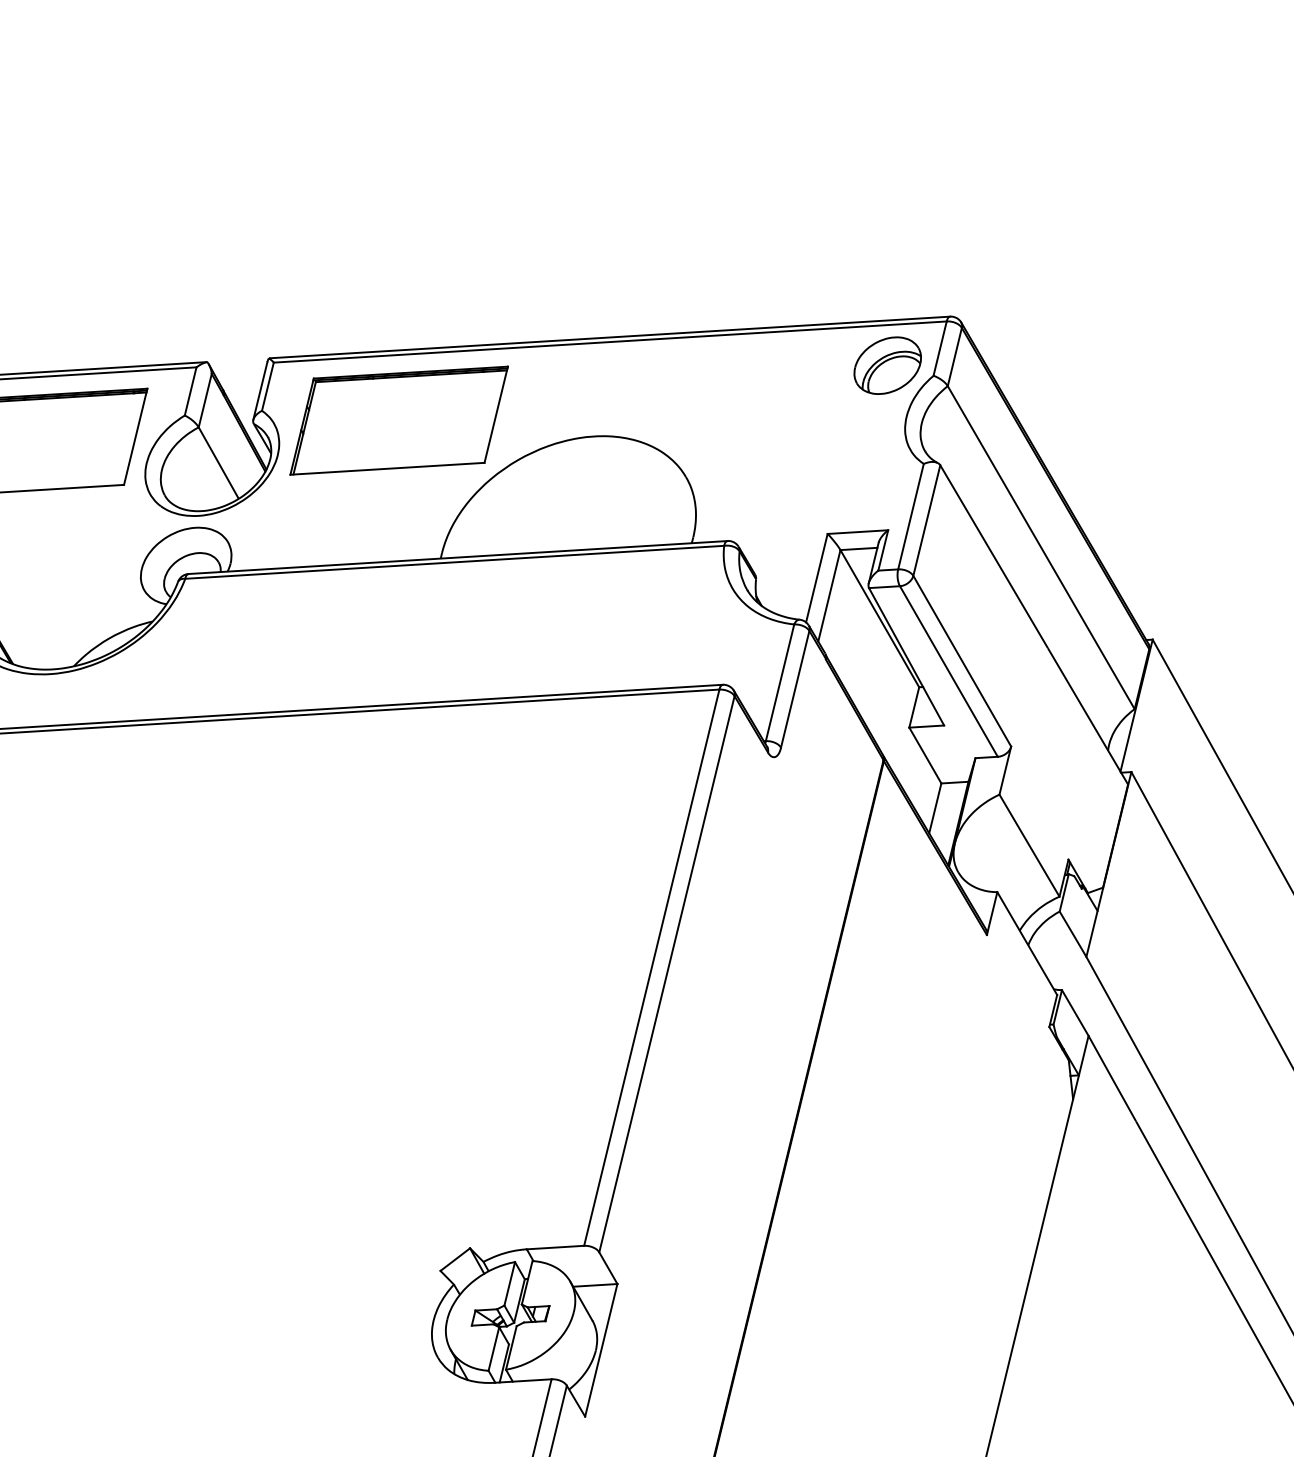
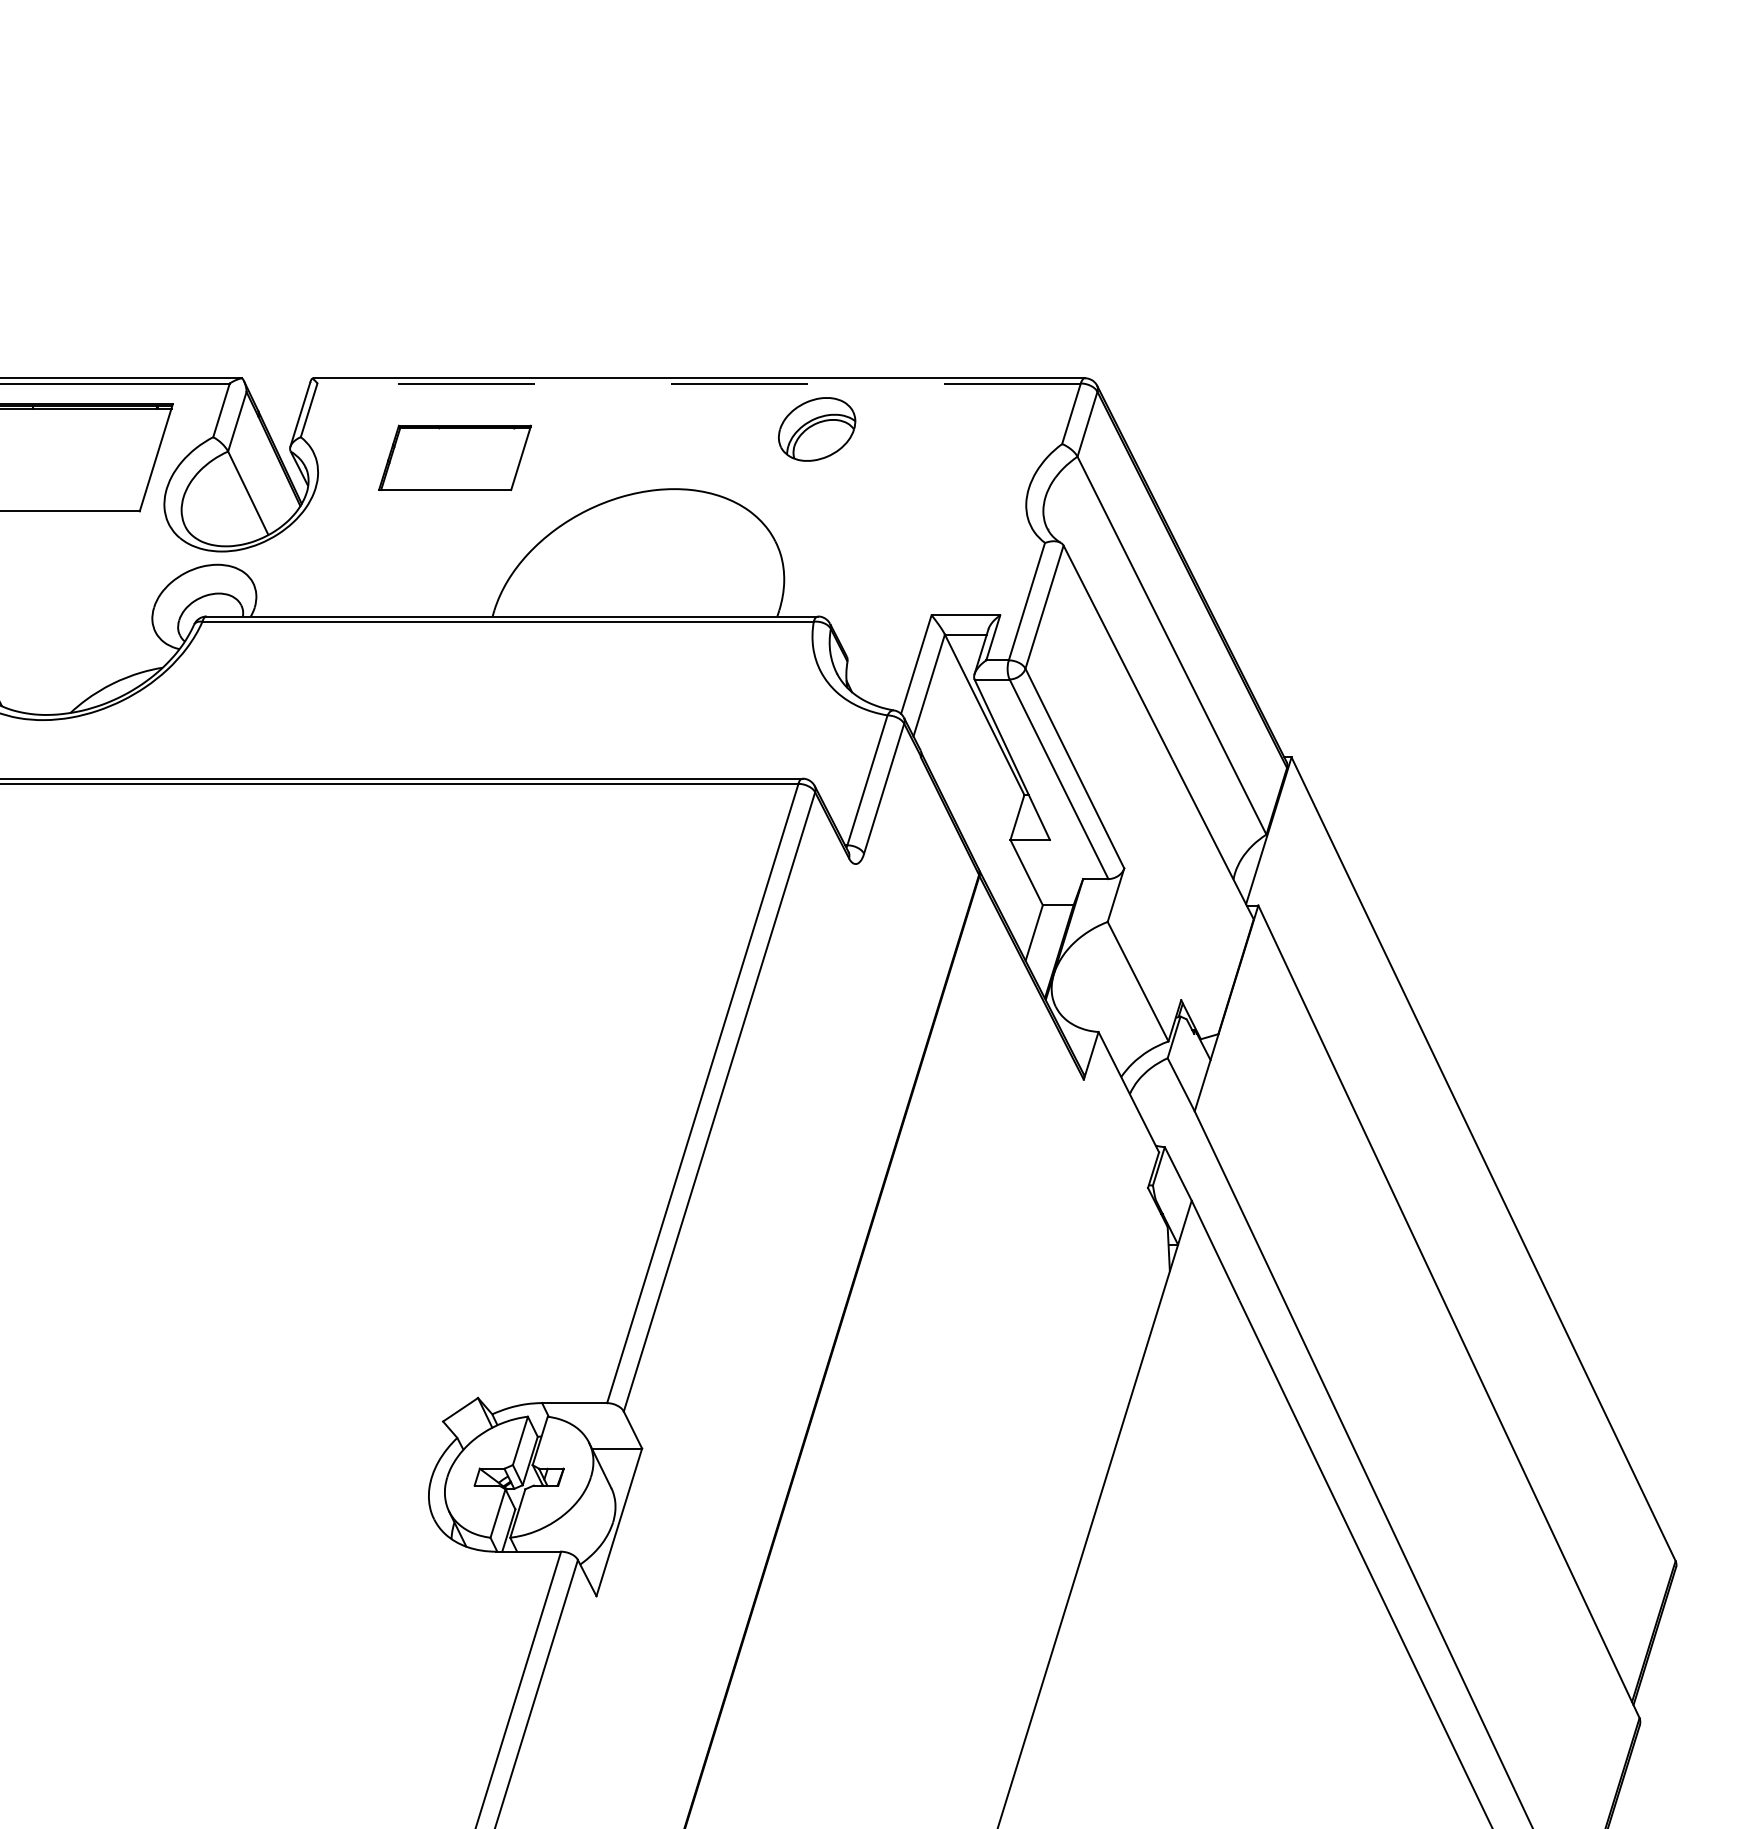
line: (610, 342) -> (699, 383), solid -> dashed
part: (887, 365) -> (816, 429), moved
part: (398, 420) -> (454, 457), size x0.6

